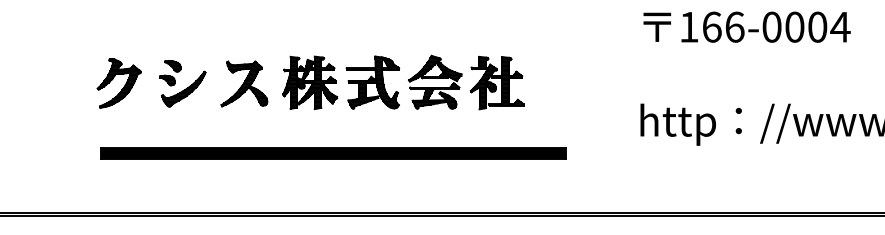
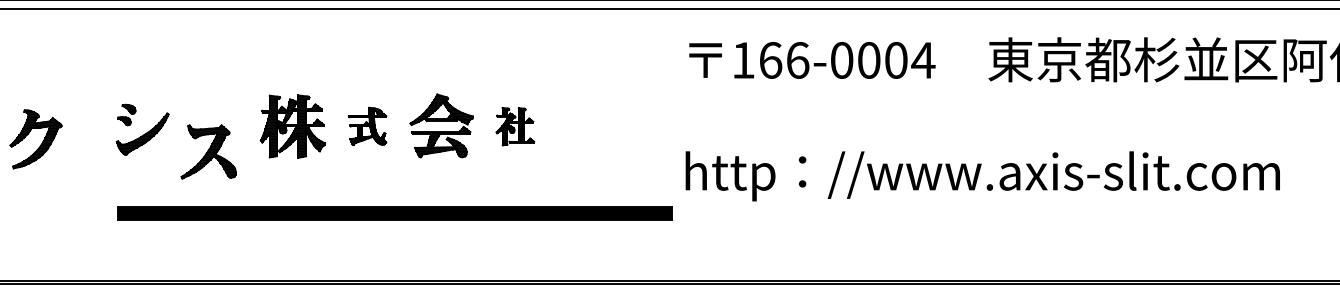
part: (170, 72) -> (126, 114), size x0.7
part: (372, 82) -> (367, 126), size x0.6
part: (497, 82) -> (515, 126), size x0.6
part: (244, 83) -> (208, 151), moved
part: (123, 87) -> (40, 144), moved
part: (333, 153) -> (394, 213), moved

